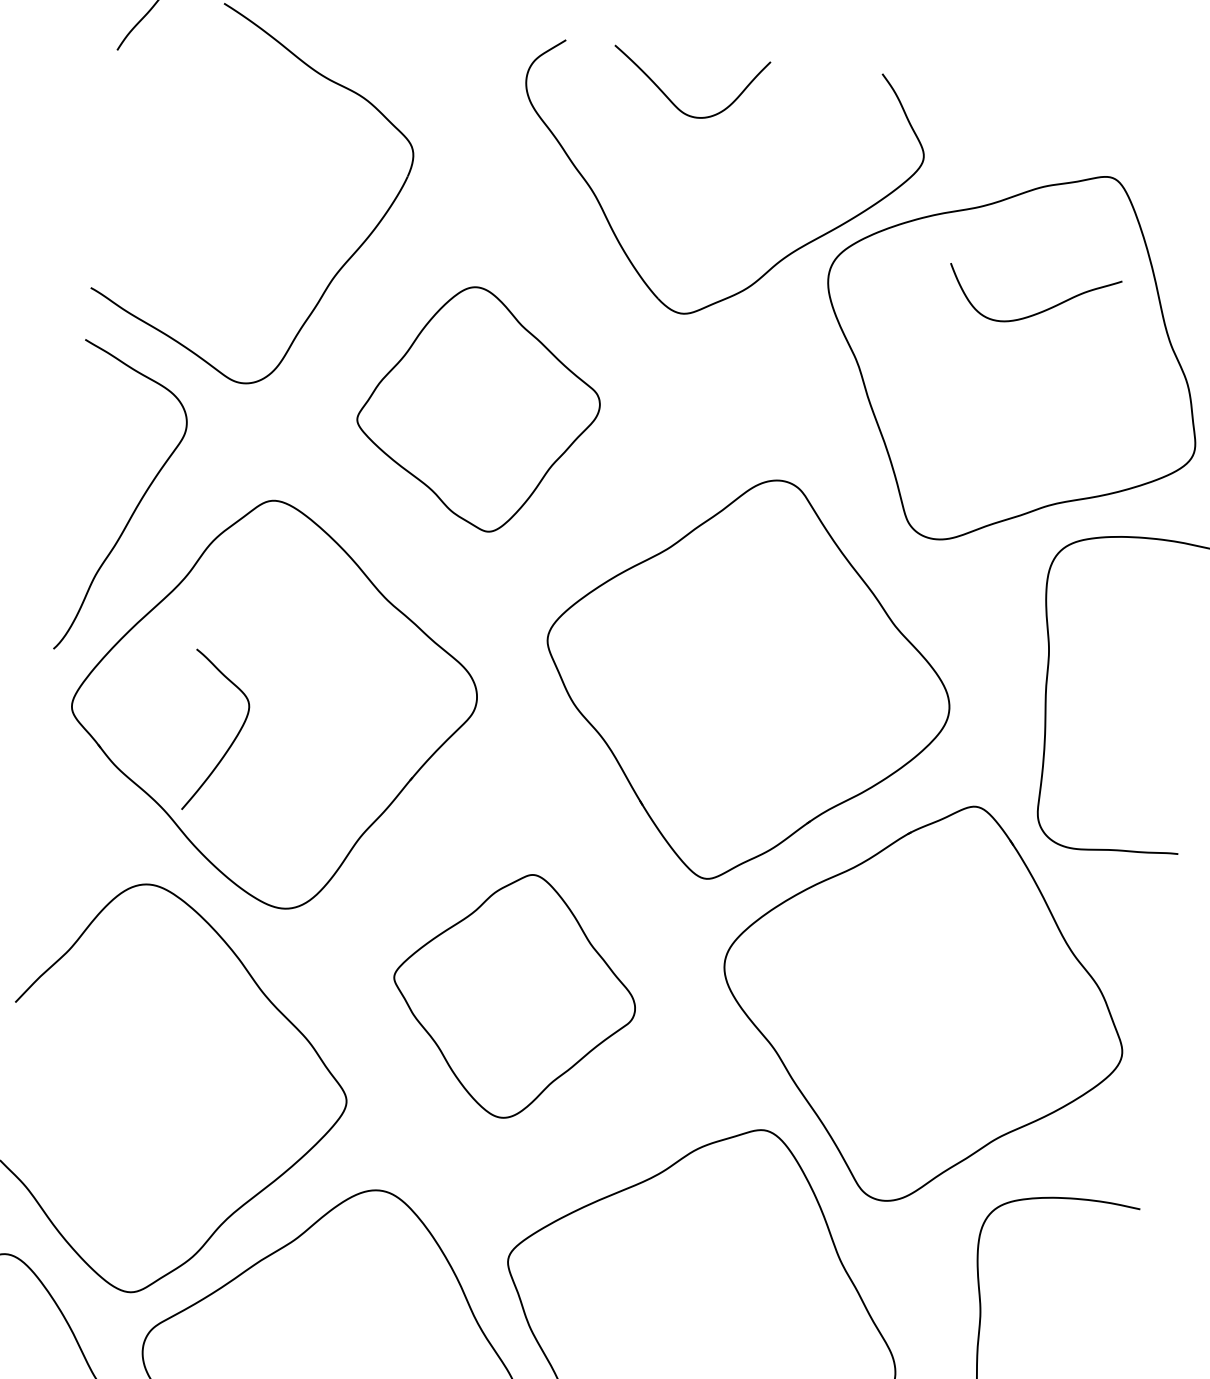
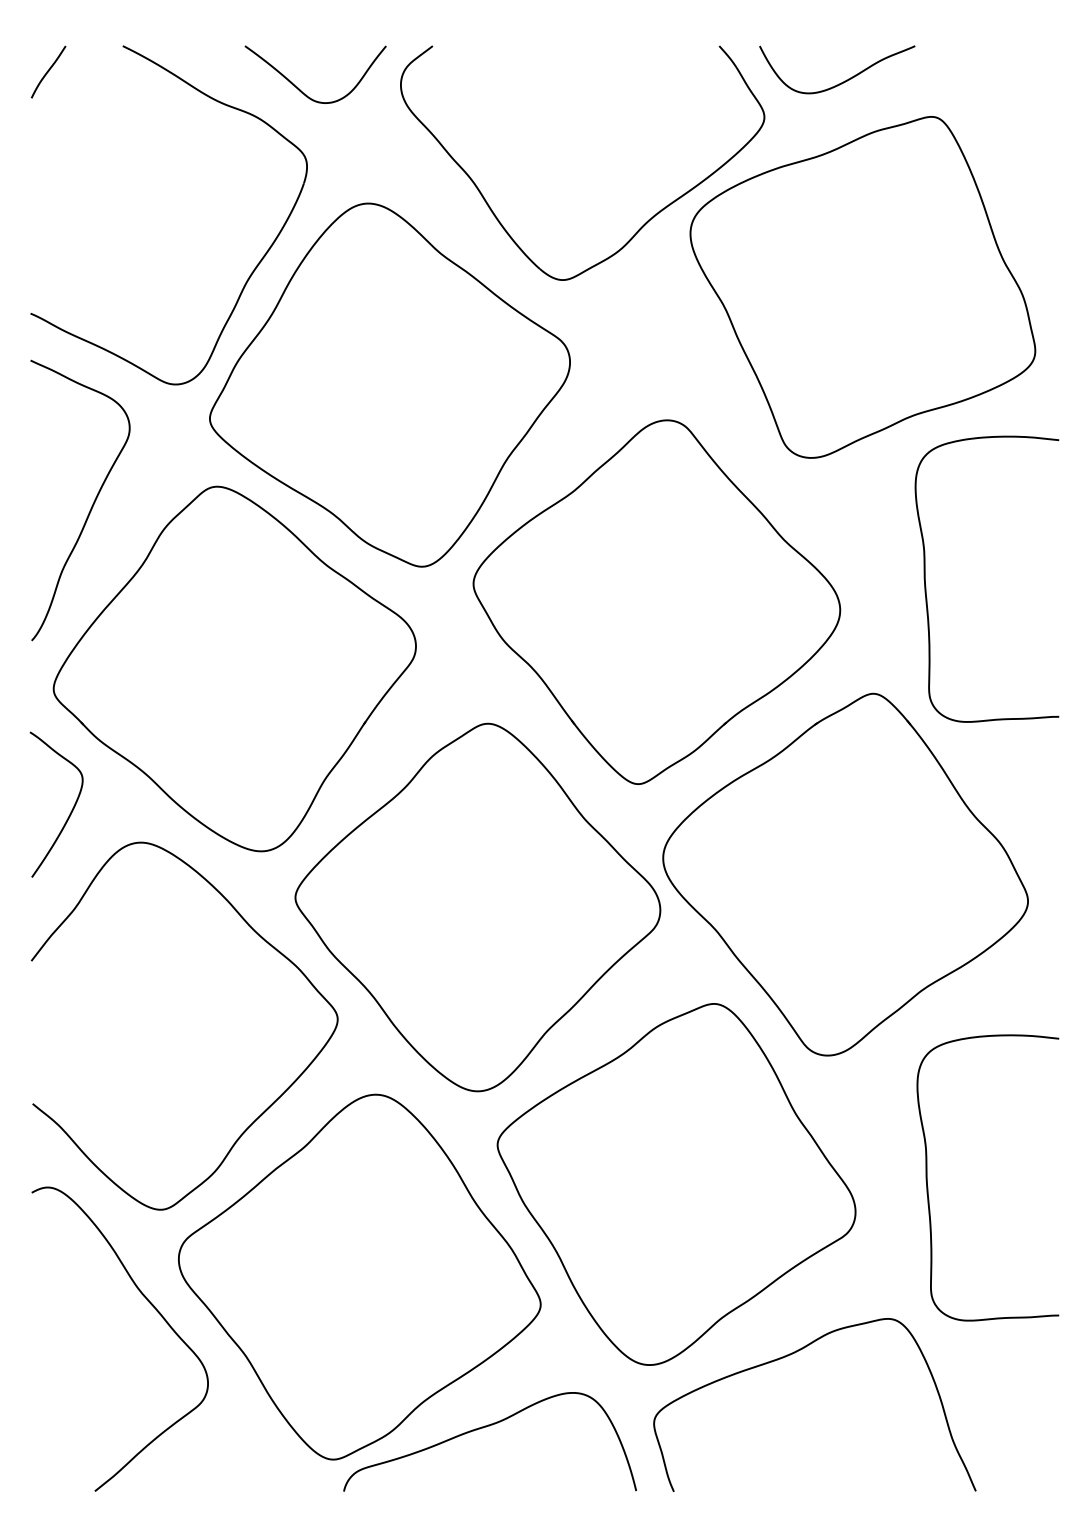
curve: (671, 99) -> (300, 89), moved
curve: (1040, 311) -> (844, 80), moved
part: (478, 408) -> (389, 384), size x1.67
curve: (231, 742) -> (70, 812), moved
part: (513, 995) -> (477, 907), size x1.67

